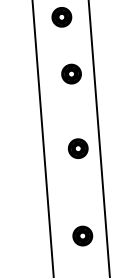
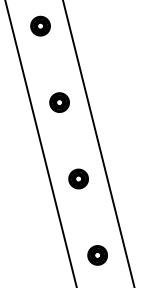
part: (71, 73) -> (59, 102), moved
part: (78, 148) -> (78, 178), moved
part: (82, 236) -> (97, 255), moved

